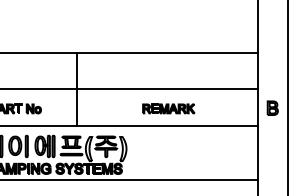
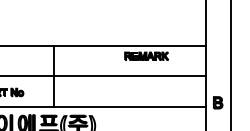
part: (272, 107) -> (217, 102), moved
part: (168, 108) -> (146, 55), moved

